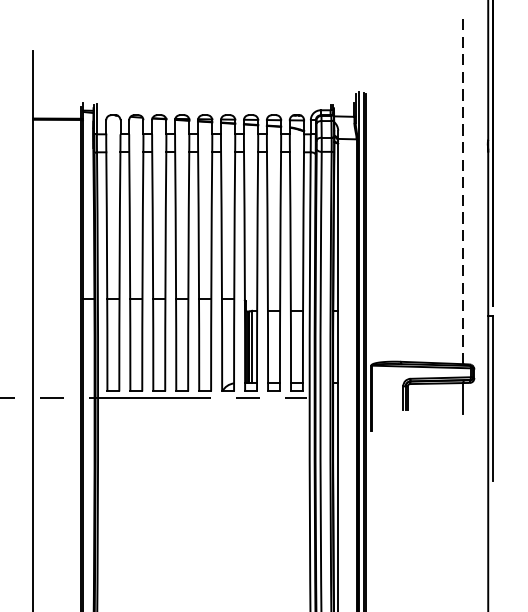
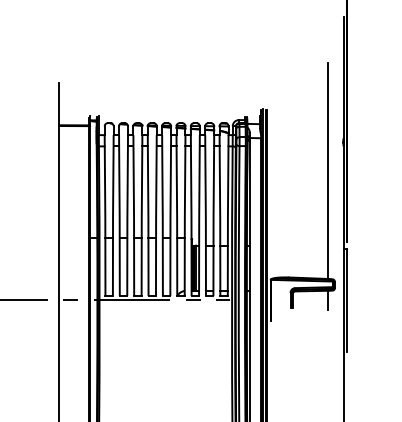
line: (463, 192) -> (328, 171), dashed -> solid

